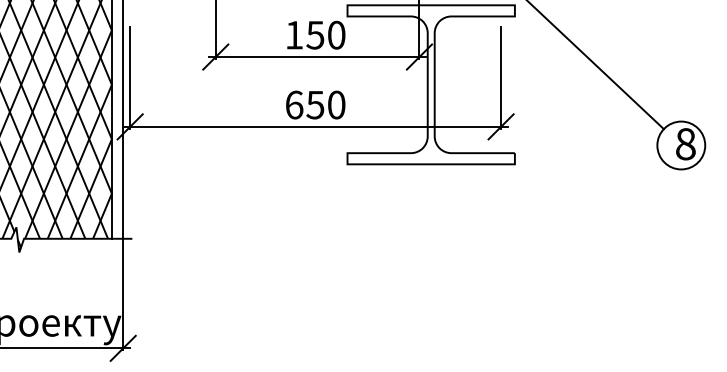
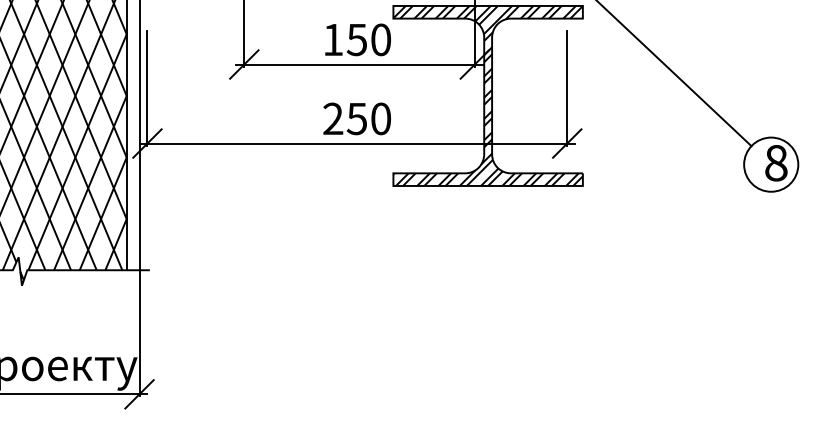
hatch: (430, 84) -> (487, 95), added
text: (294, 104) -> (333, 118), 650 -> 250

